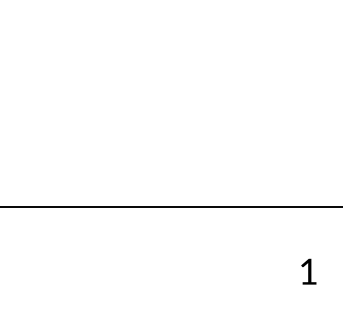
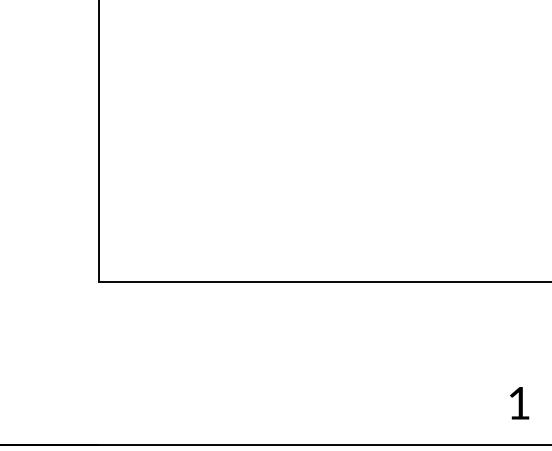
text: (308, 271) -> (519, 403), moved

